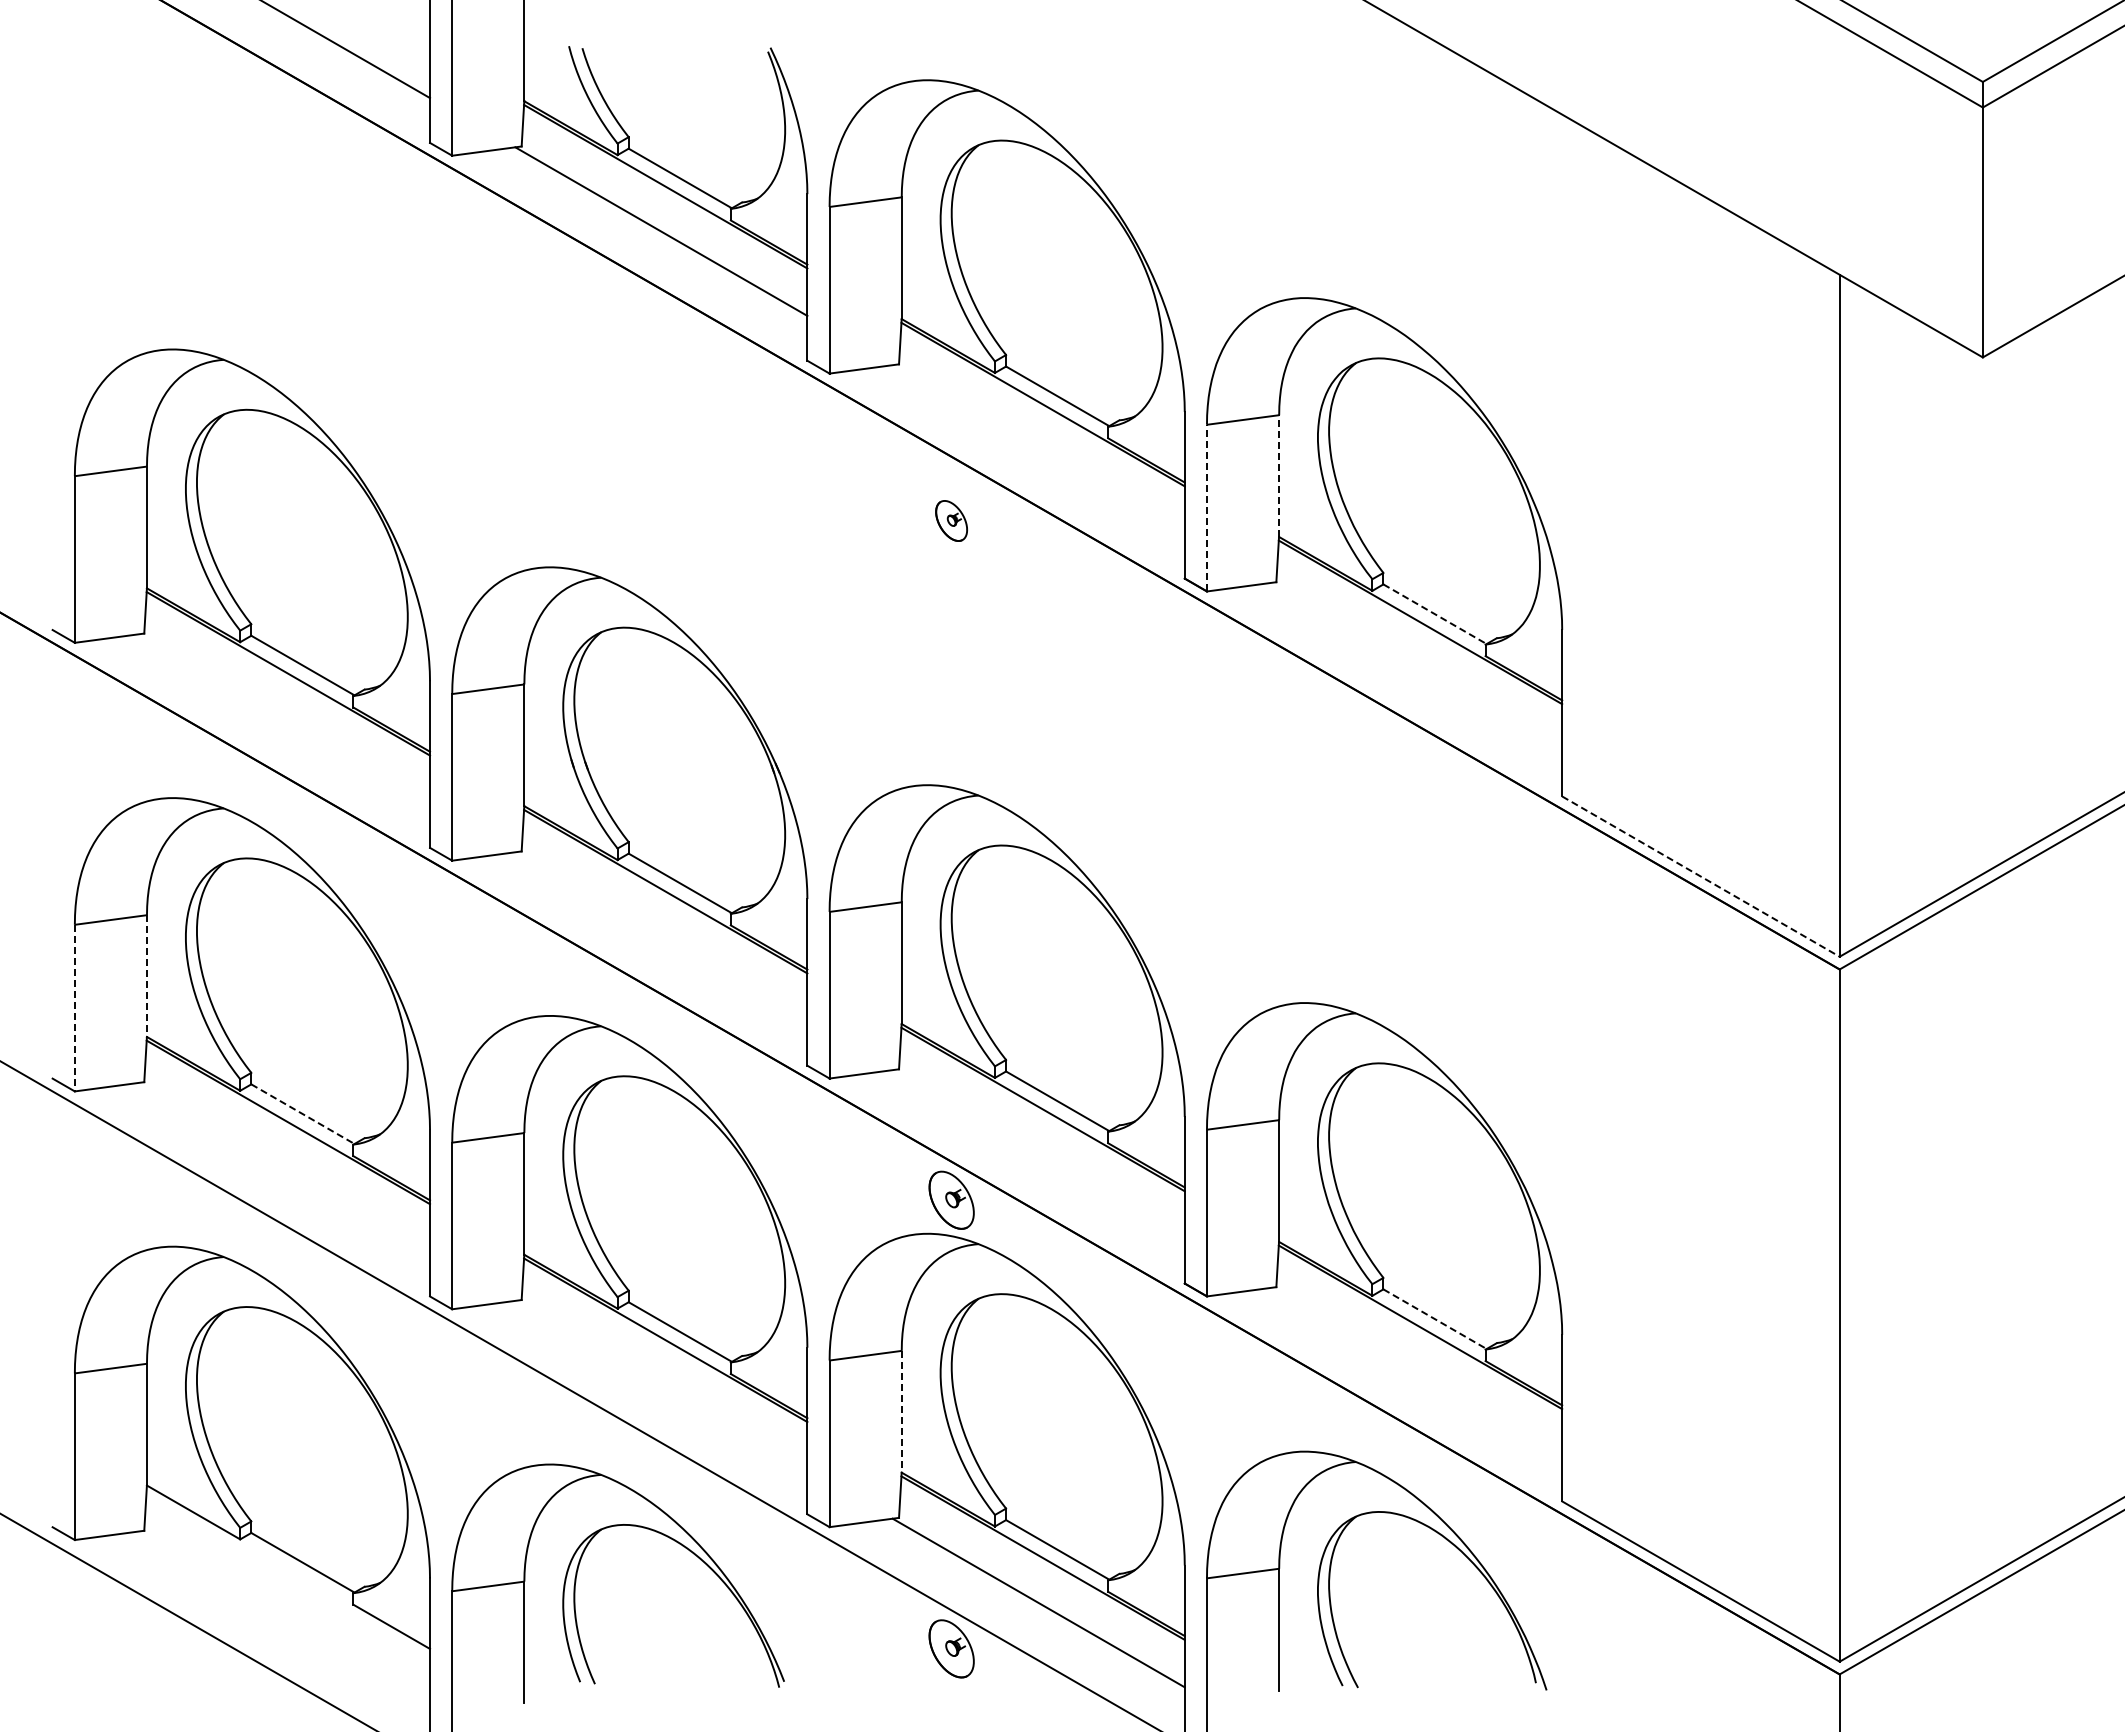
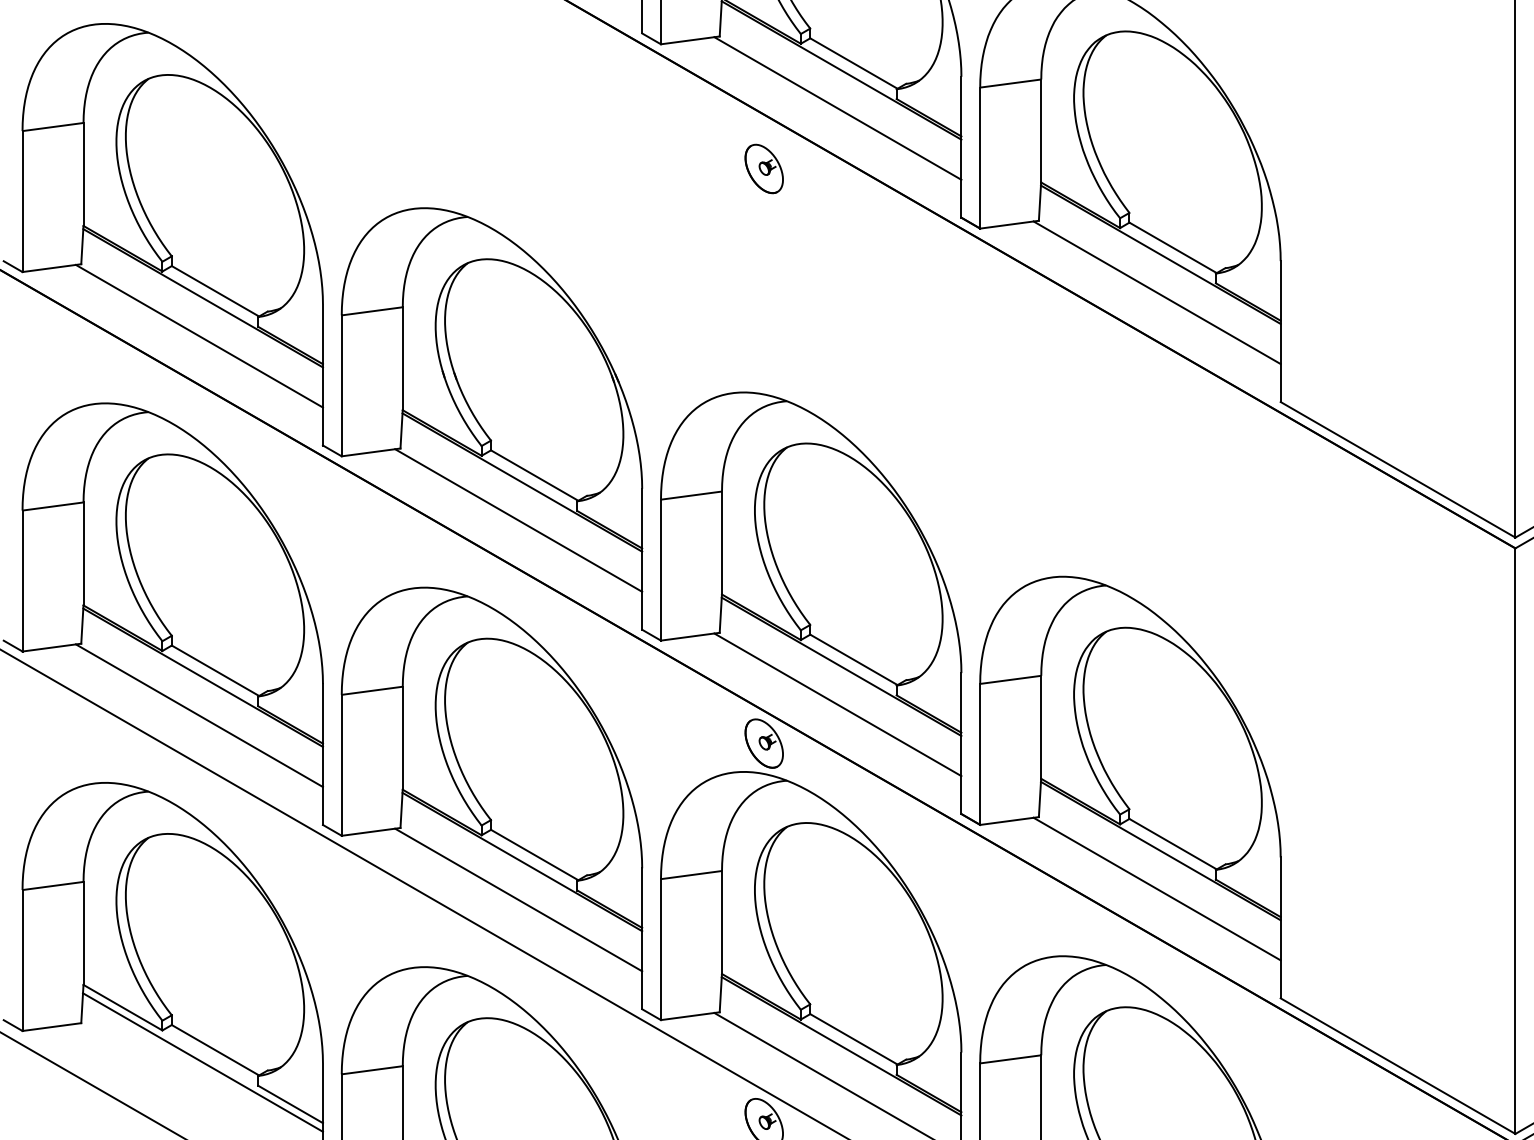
line: (1038, 449) -> (837, 108), added
line: (1279, 476) -> (1041, 131), dashed -> solid
line: (1206, 507) -> (979, 157), dashed -> solid
part: (951, 520) -> (764, 168), size x1.43
line: (1435, 614) -> (1173, 248), dashed -> solid
line: (1416, 667) -> (1157, 292), added
line: (283, 718) -> (199, 336), added
line: (1701, 876) -> (1398, 469), dashed -> solid
line: (661, 936) -> (518, 520), added
line: (146, 976) -> (83, 554), dashed -> solid
line: (74, 1008) -> (22, 581), dashed -> solid
line: (302, 1114) -> (215, 671), dashed -> solid
line: (1038, 1154) -> (837, 704), added
line: (283, 1167) -> (199, 715), added
line: (1435, 1319) -> (1173, 844), dashed -> solid
line: (1416, 1371) -> (1157, 888), added
line: (661, 1384) -> (518, 899), added
line: (901, 1411) -> (721, 922), dashed -> solid
line: (288, 1577) -> (203, 1062), added

